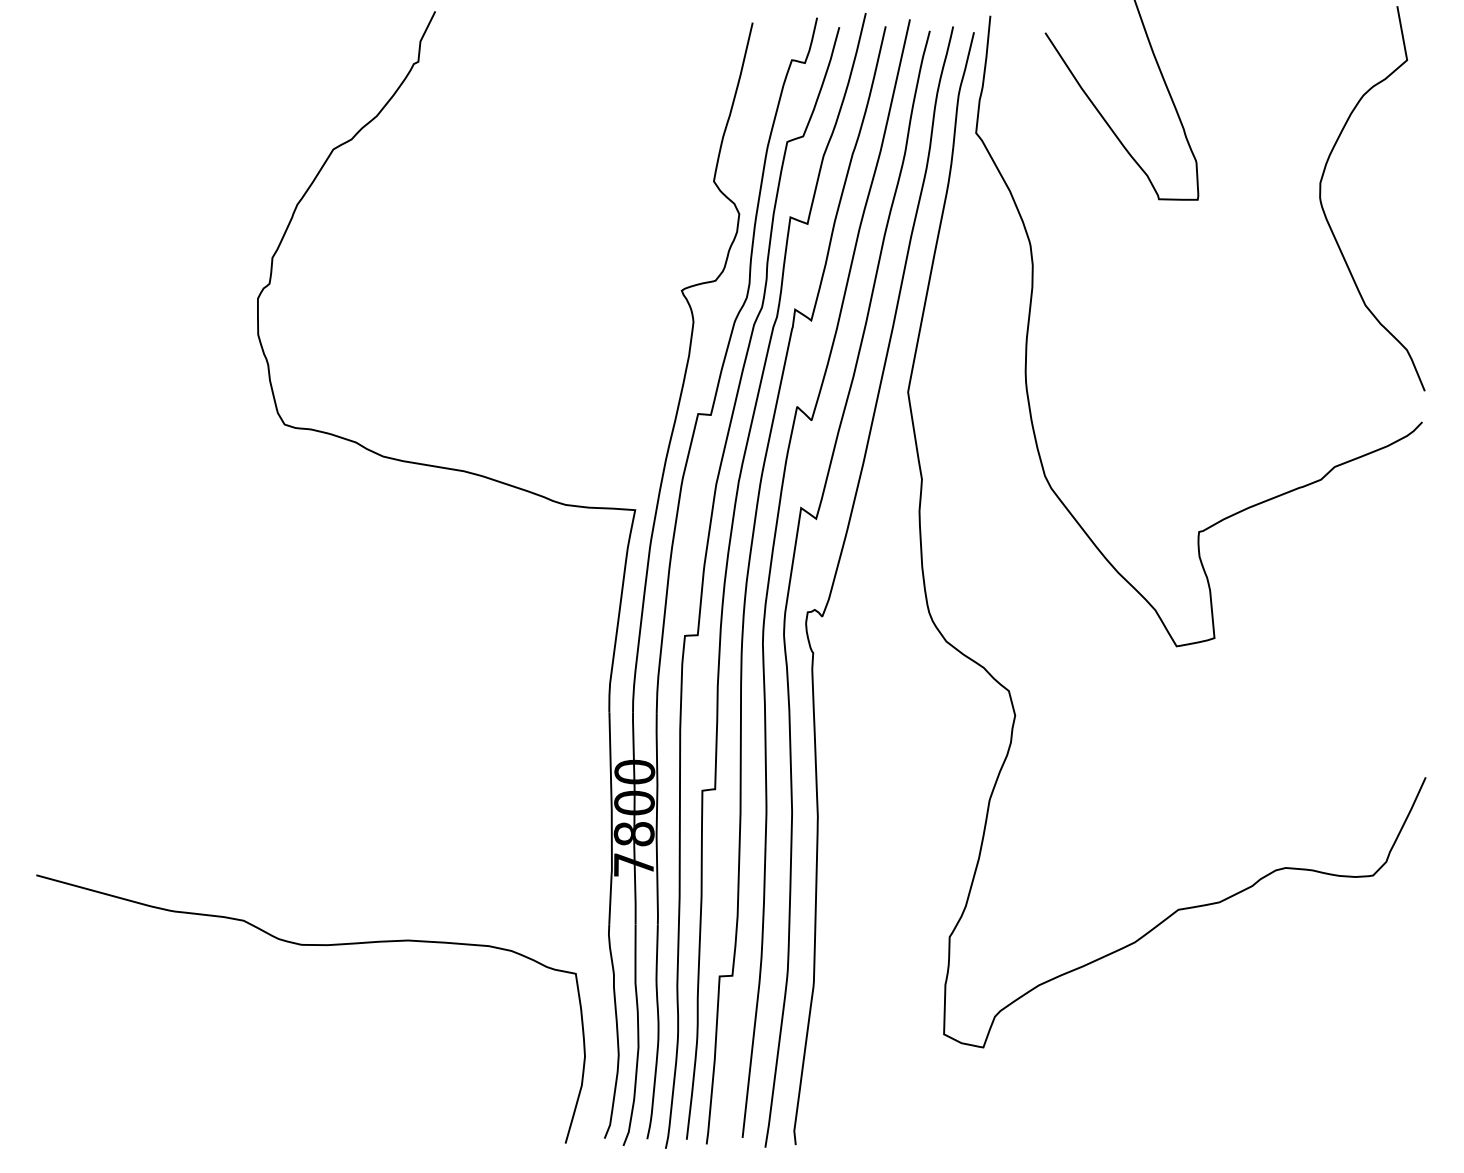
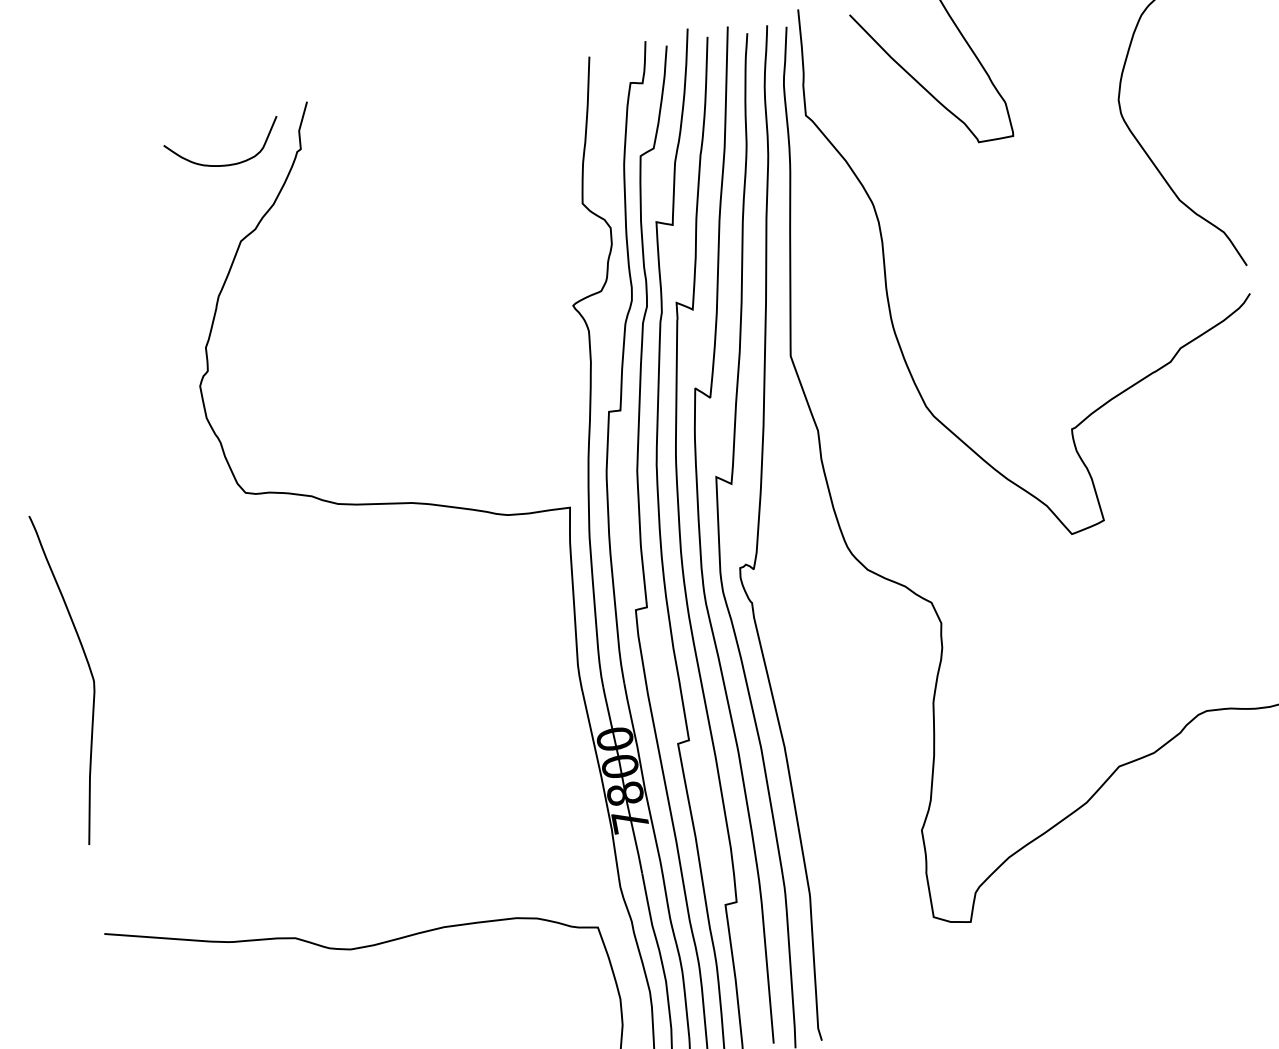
curve: (334, 62) -> (226, 164), added
curve: (76, 585) -> (89, 671), added

